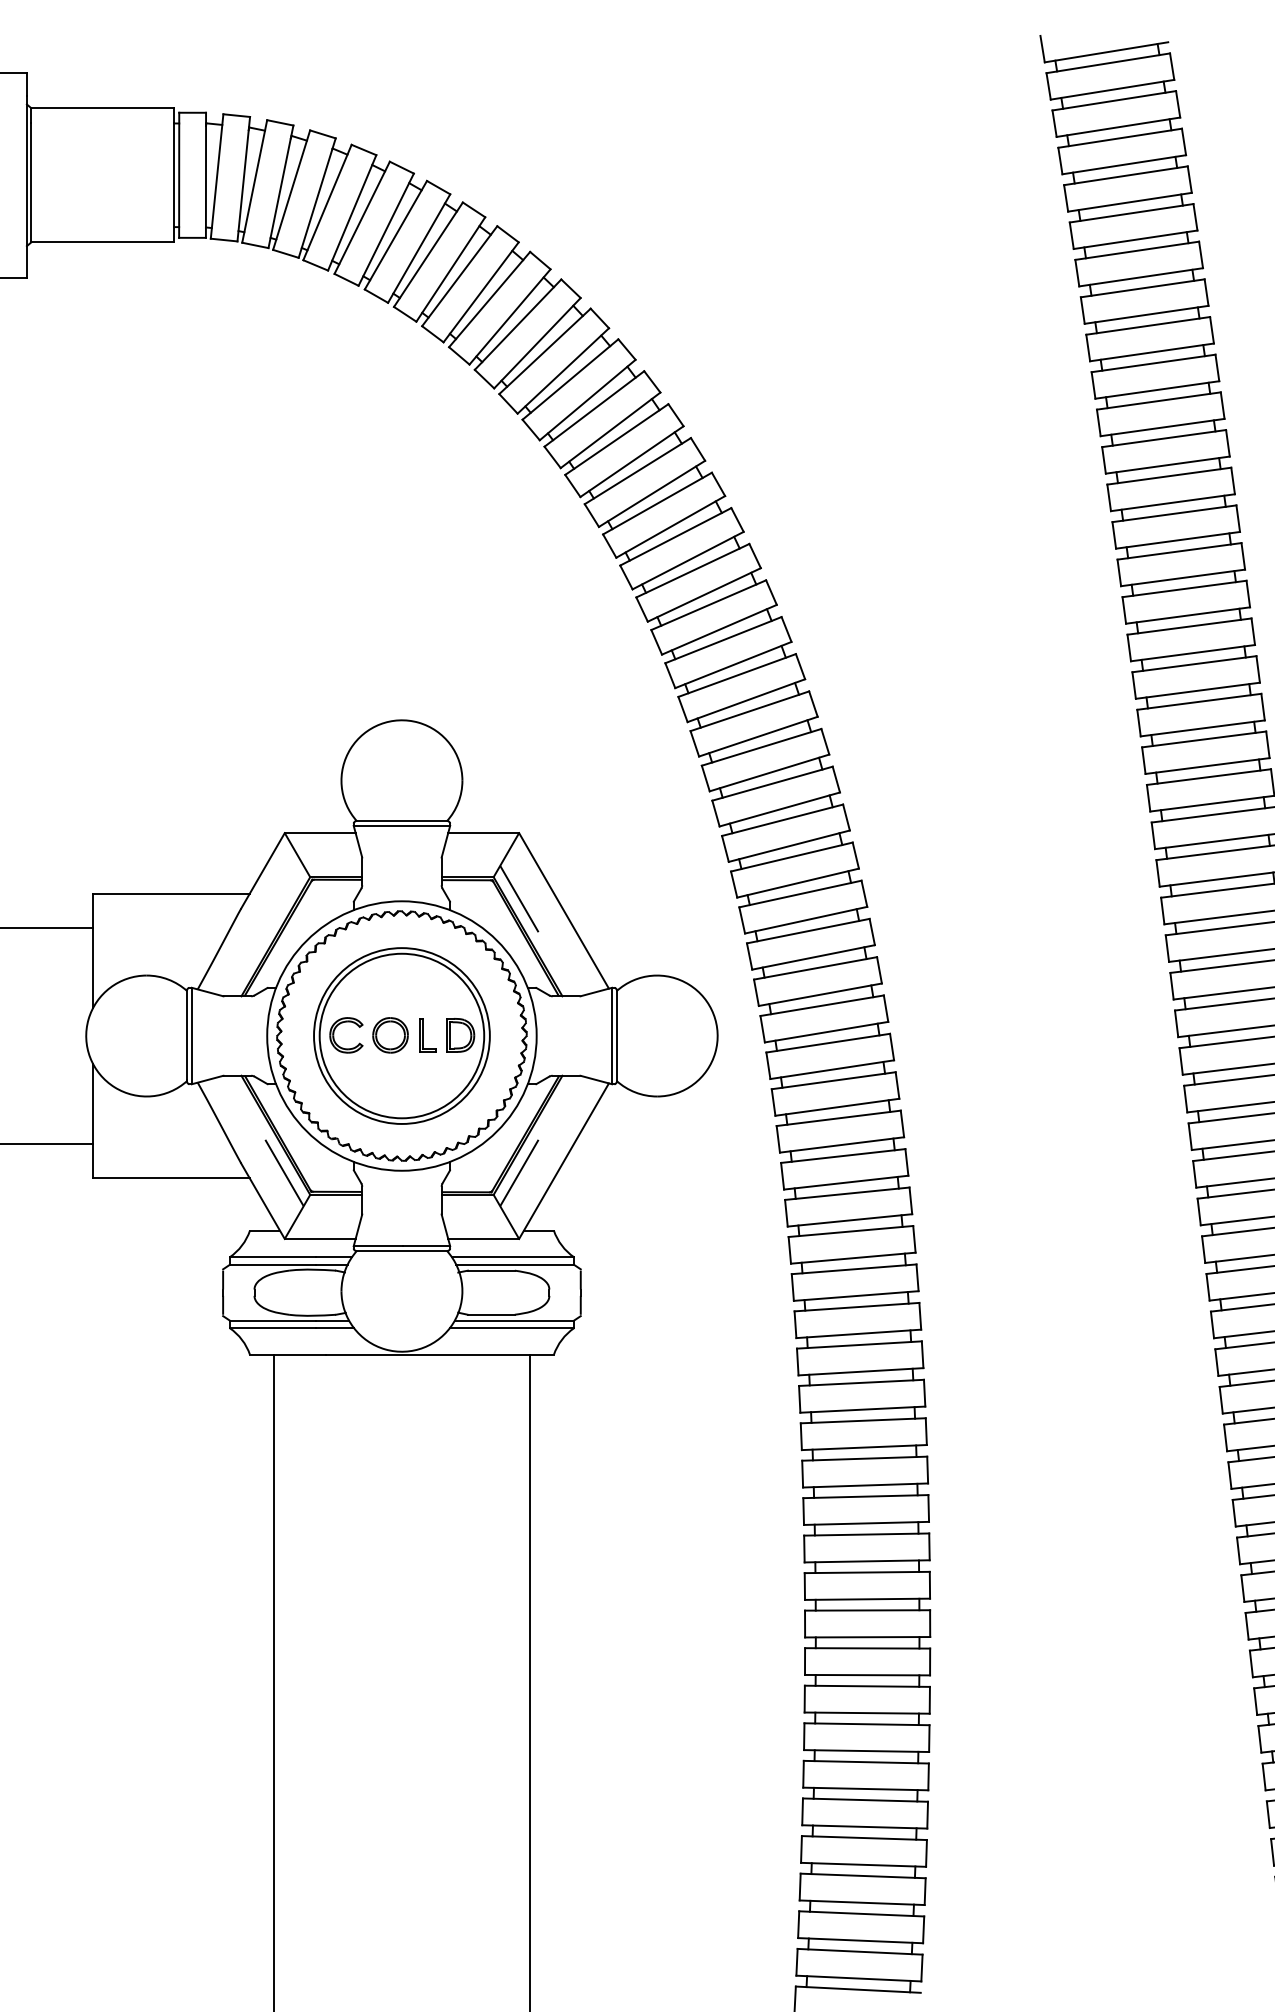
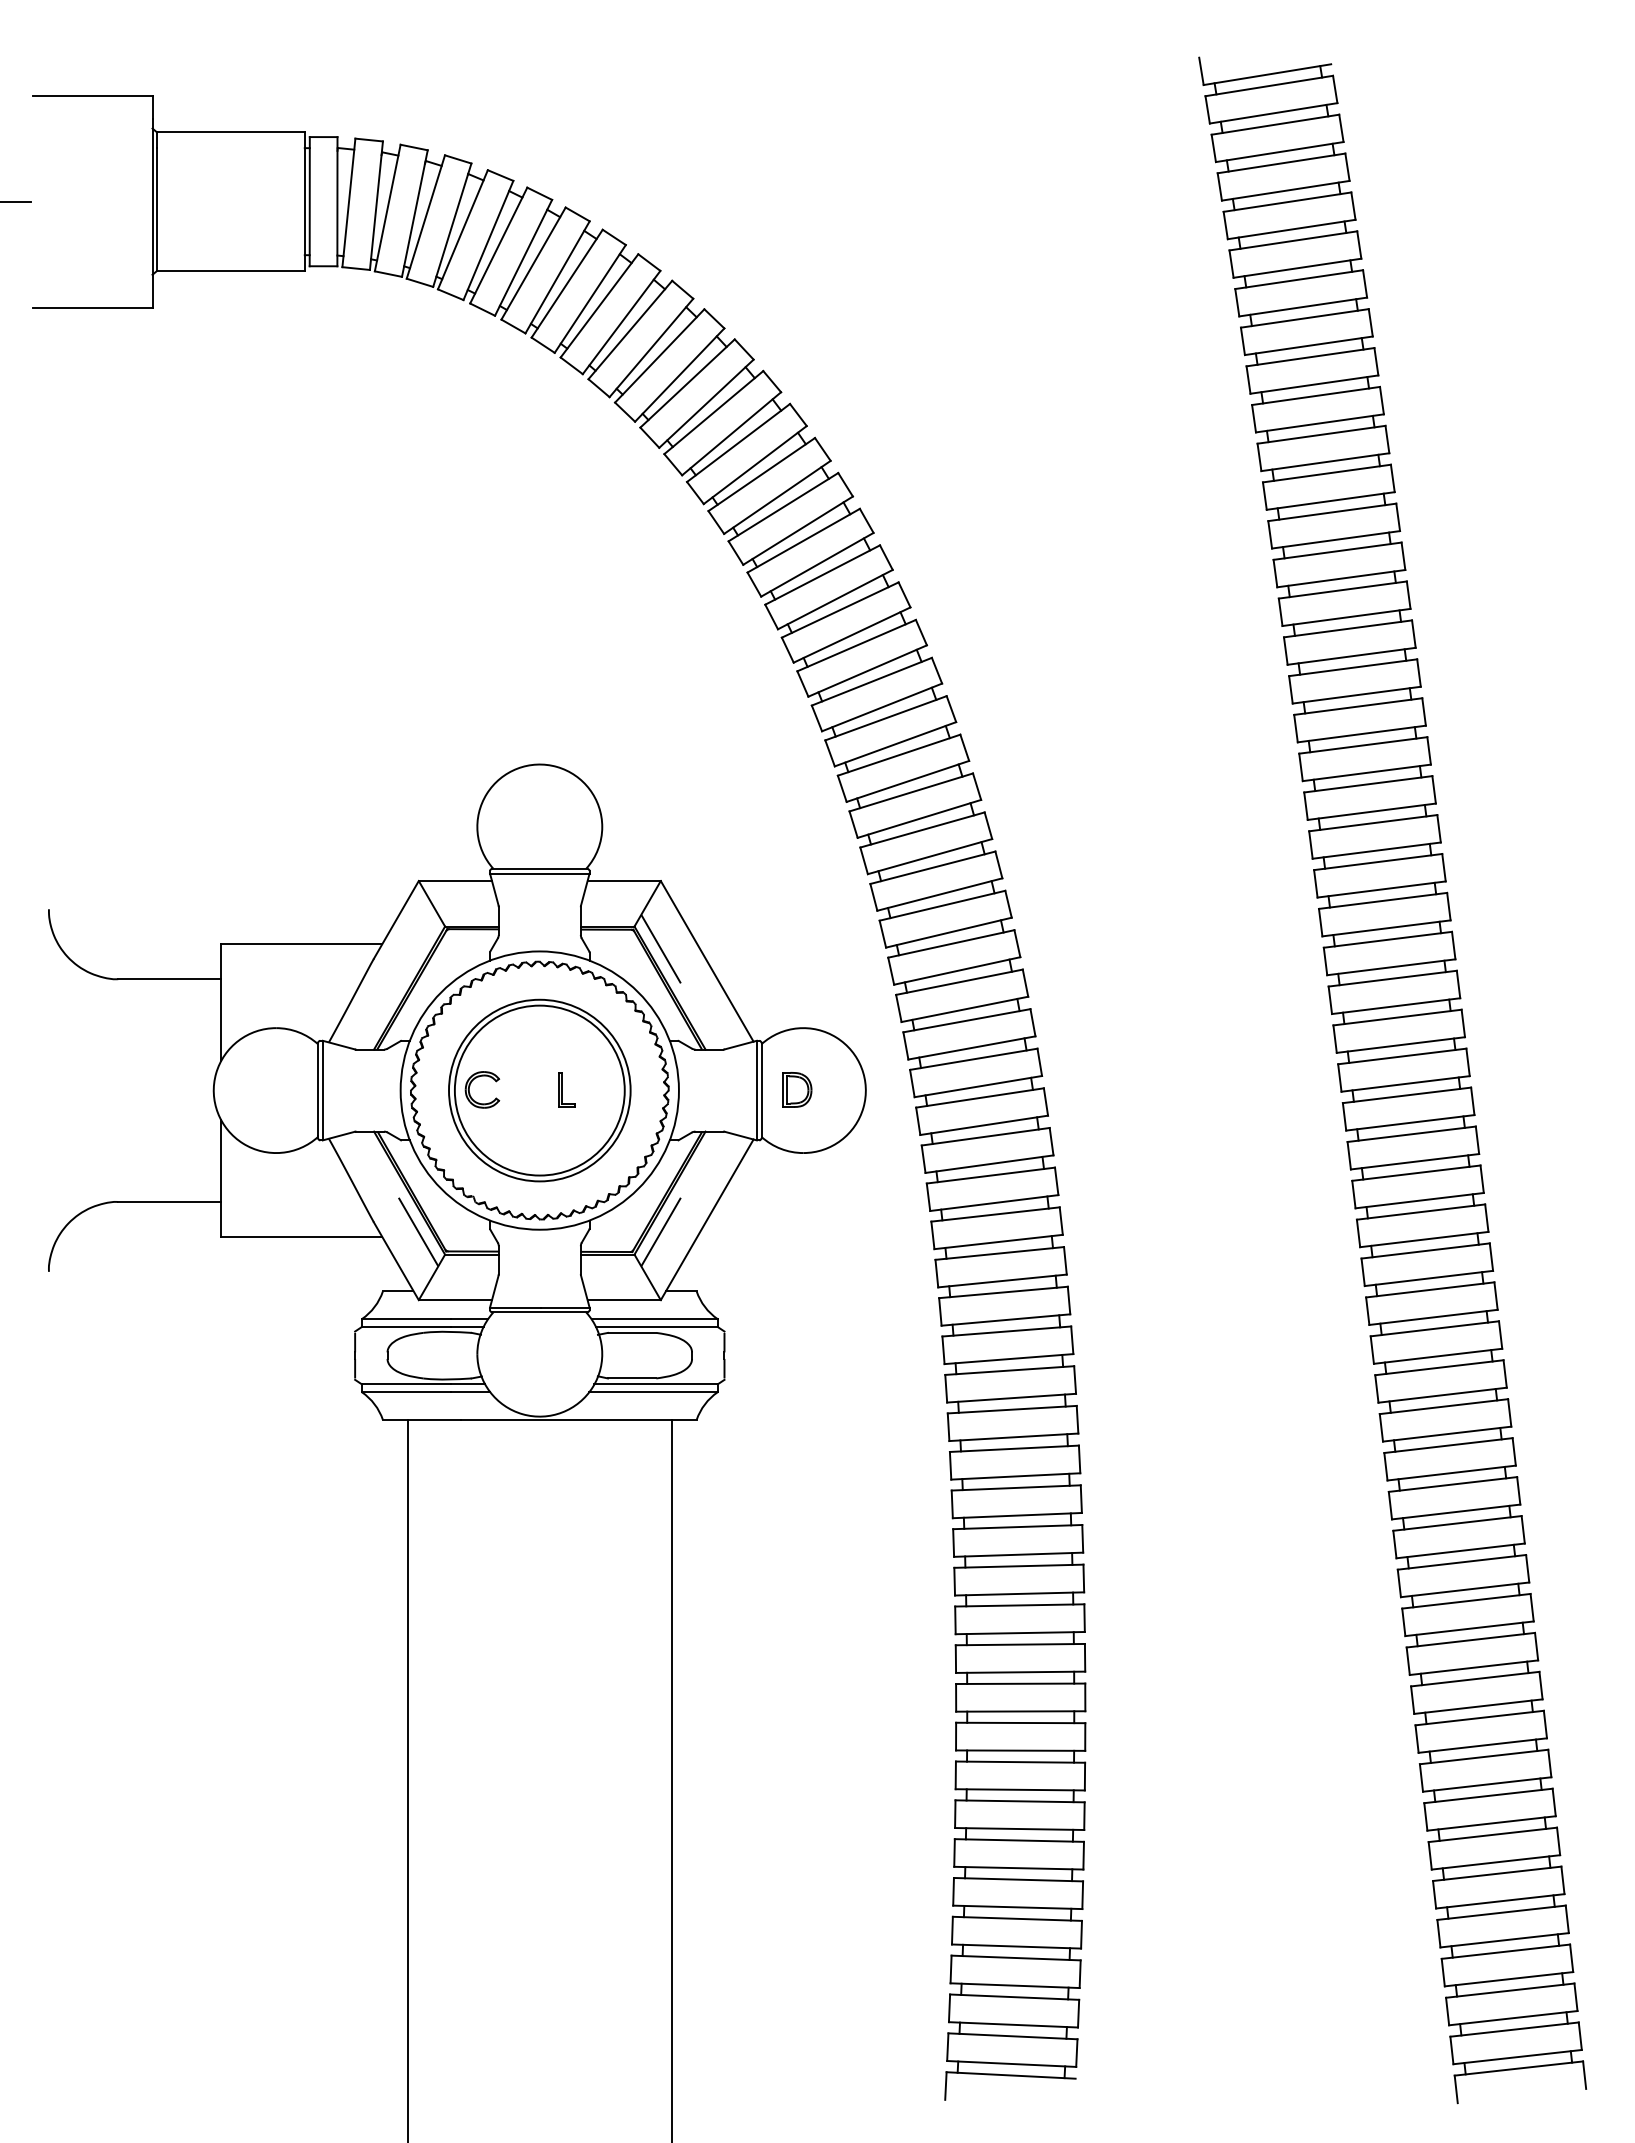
part: (390, 1034) -> (527, 1089), removed
part: (460, 1034) -> (797, 1089), moved

